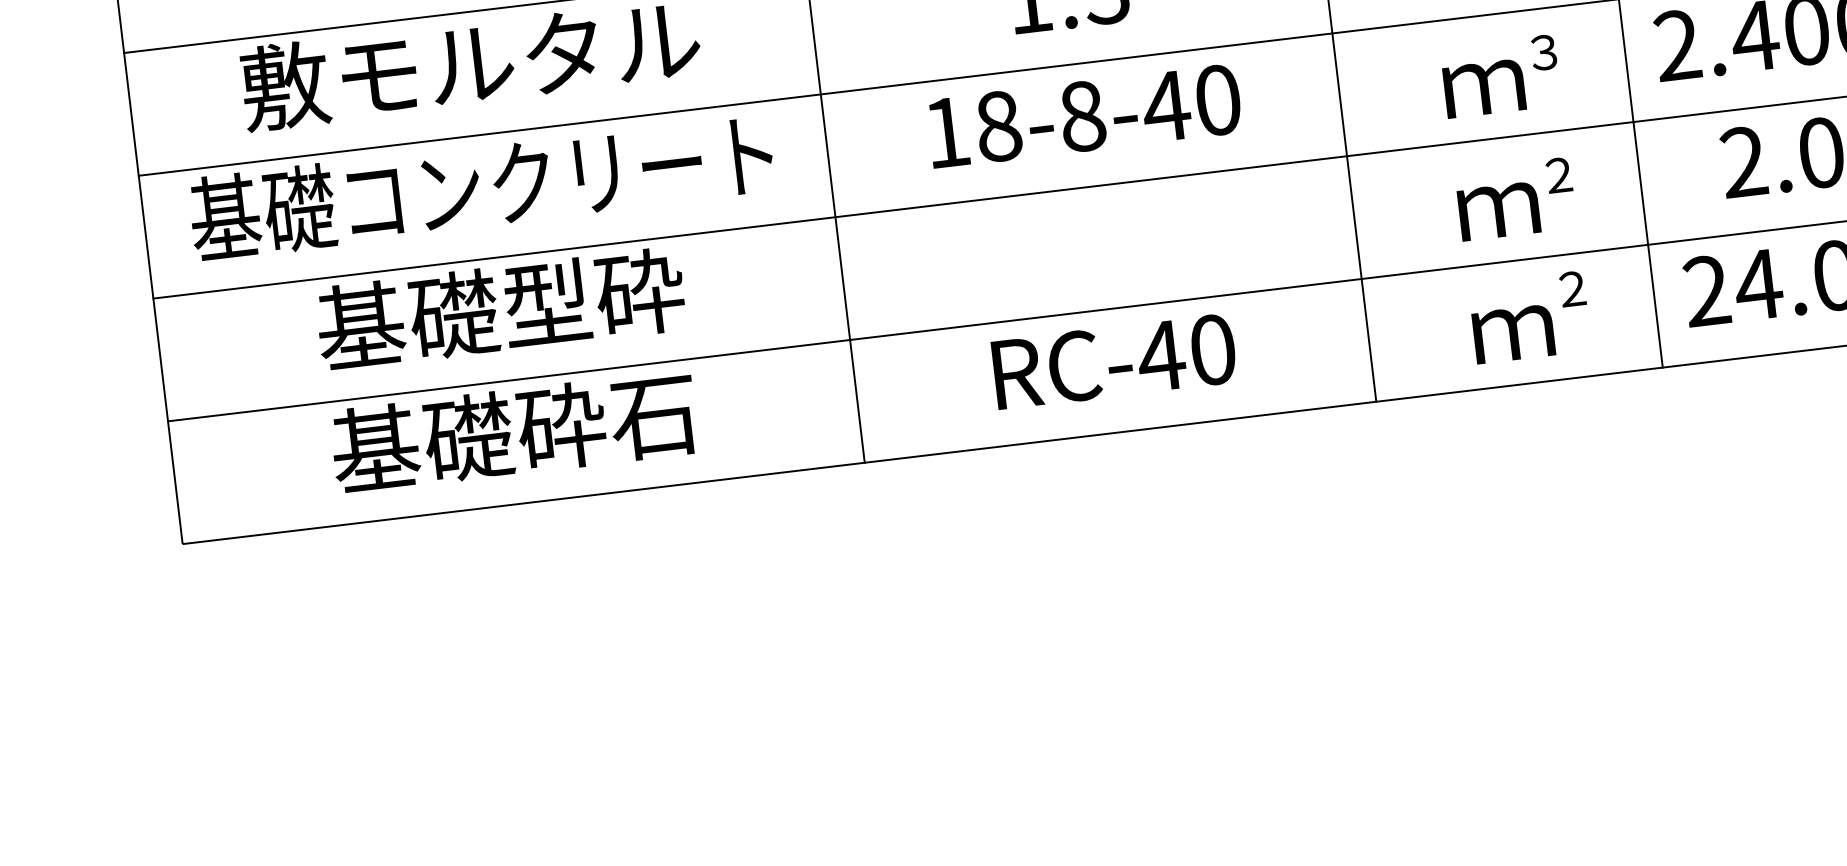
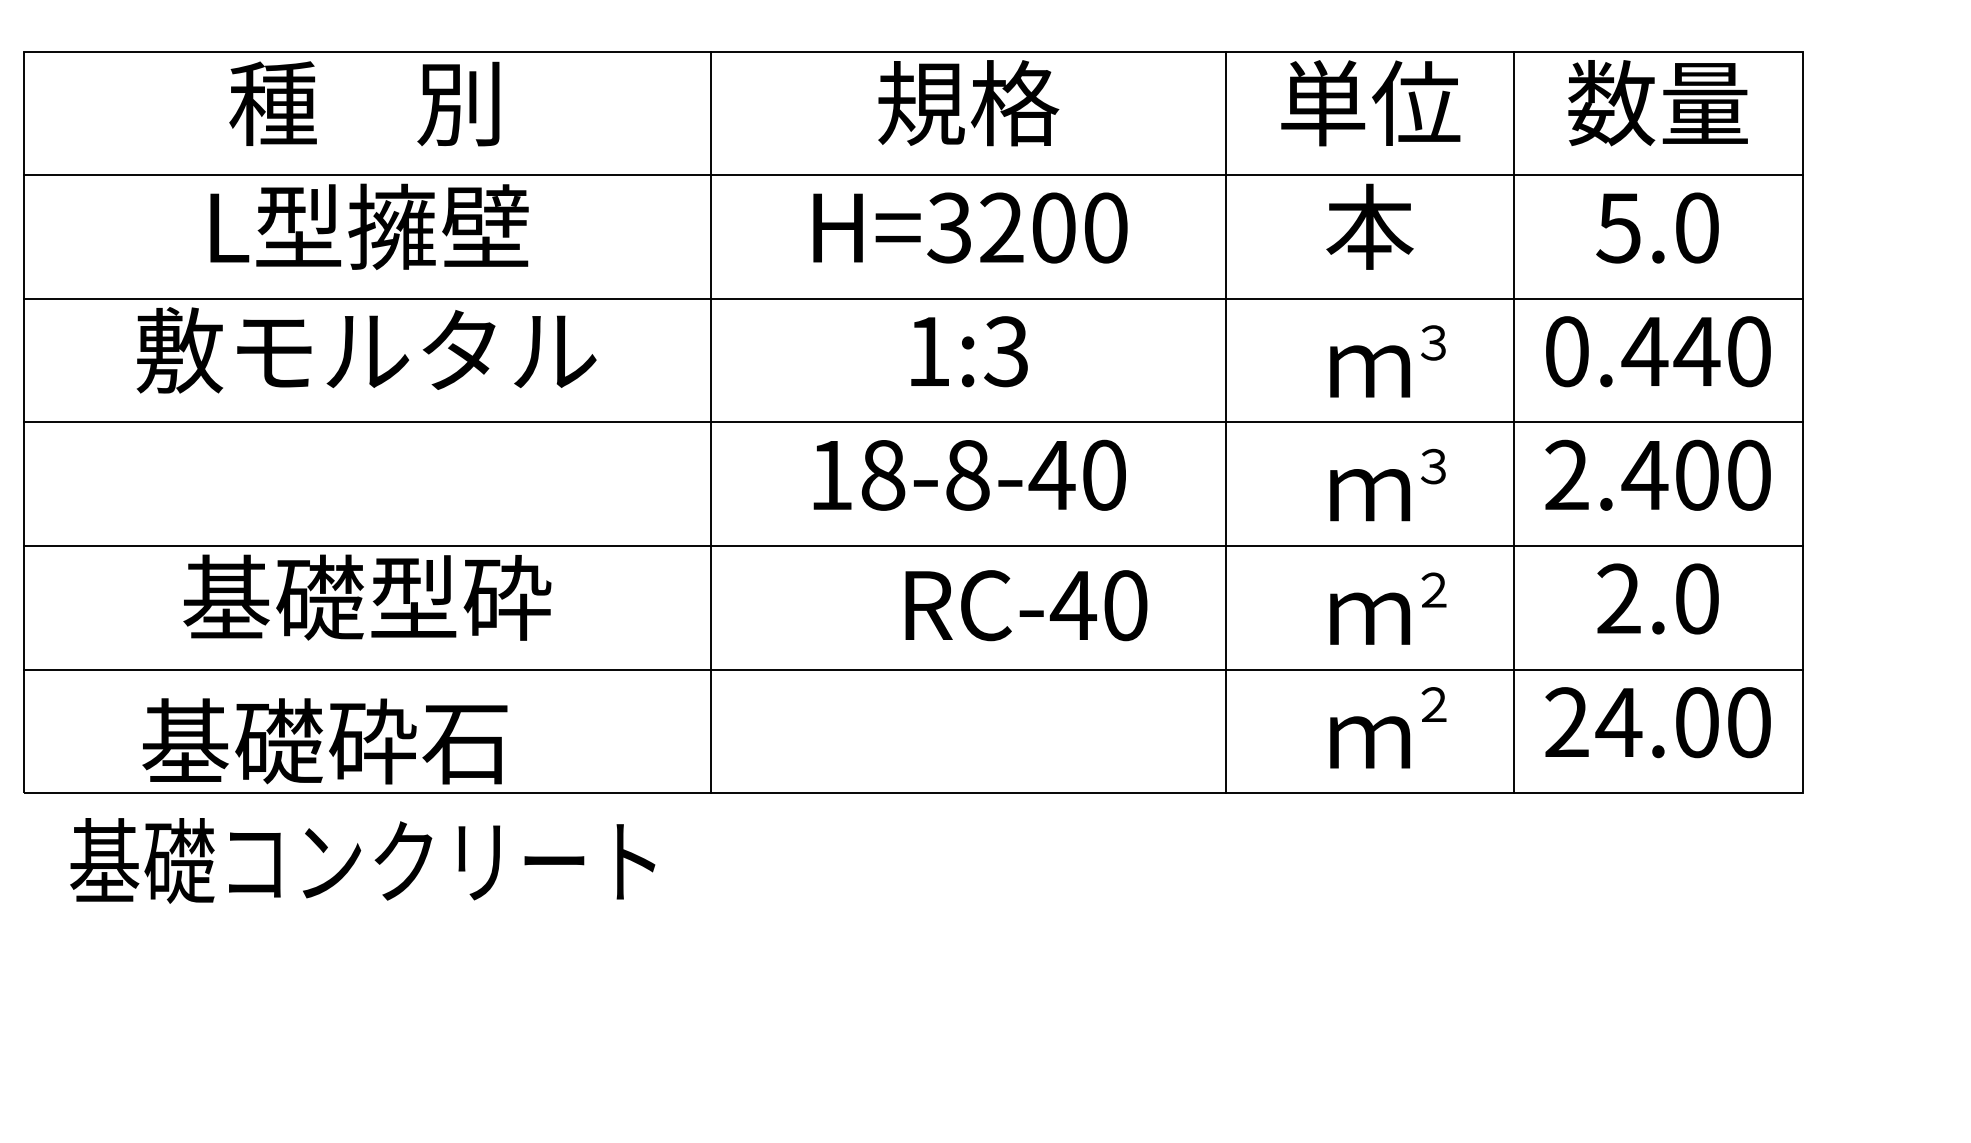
text: (481, 186) -> (362, 860), moved
text: (1114, 361) -> (1026, 605), moved
text: (513, 432) -> (324, 741), moved

